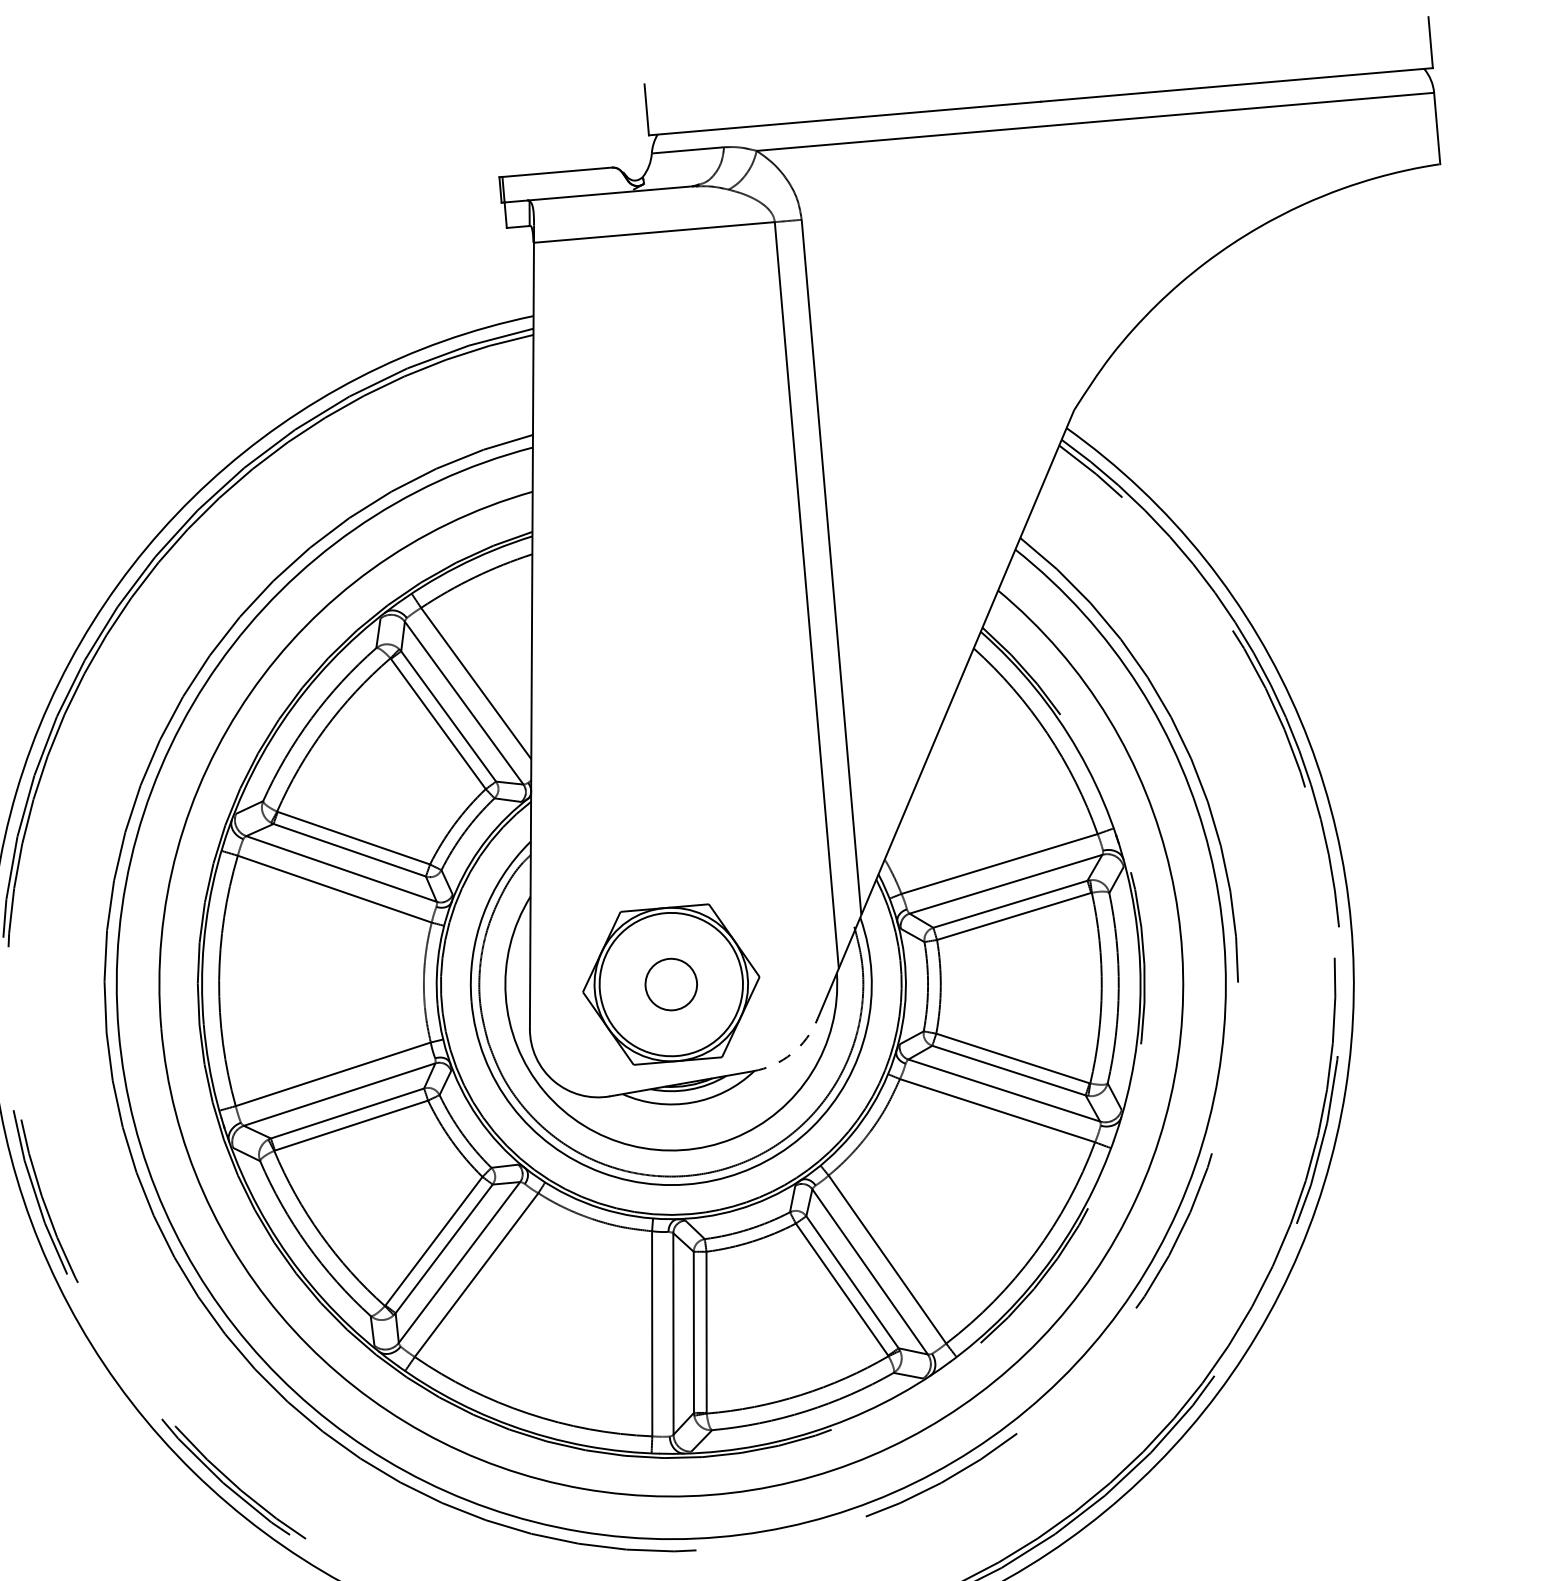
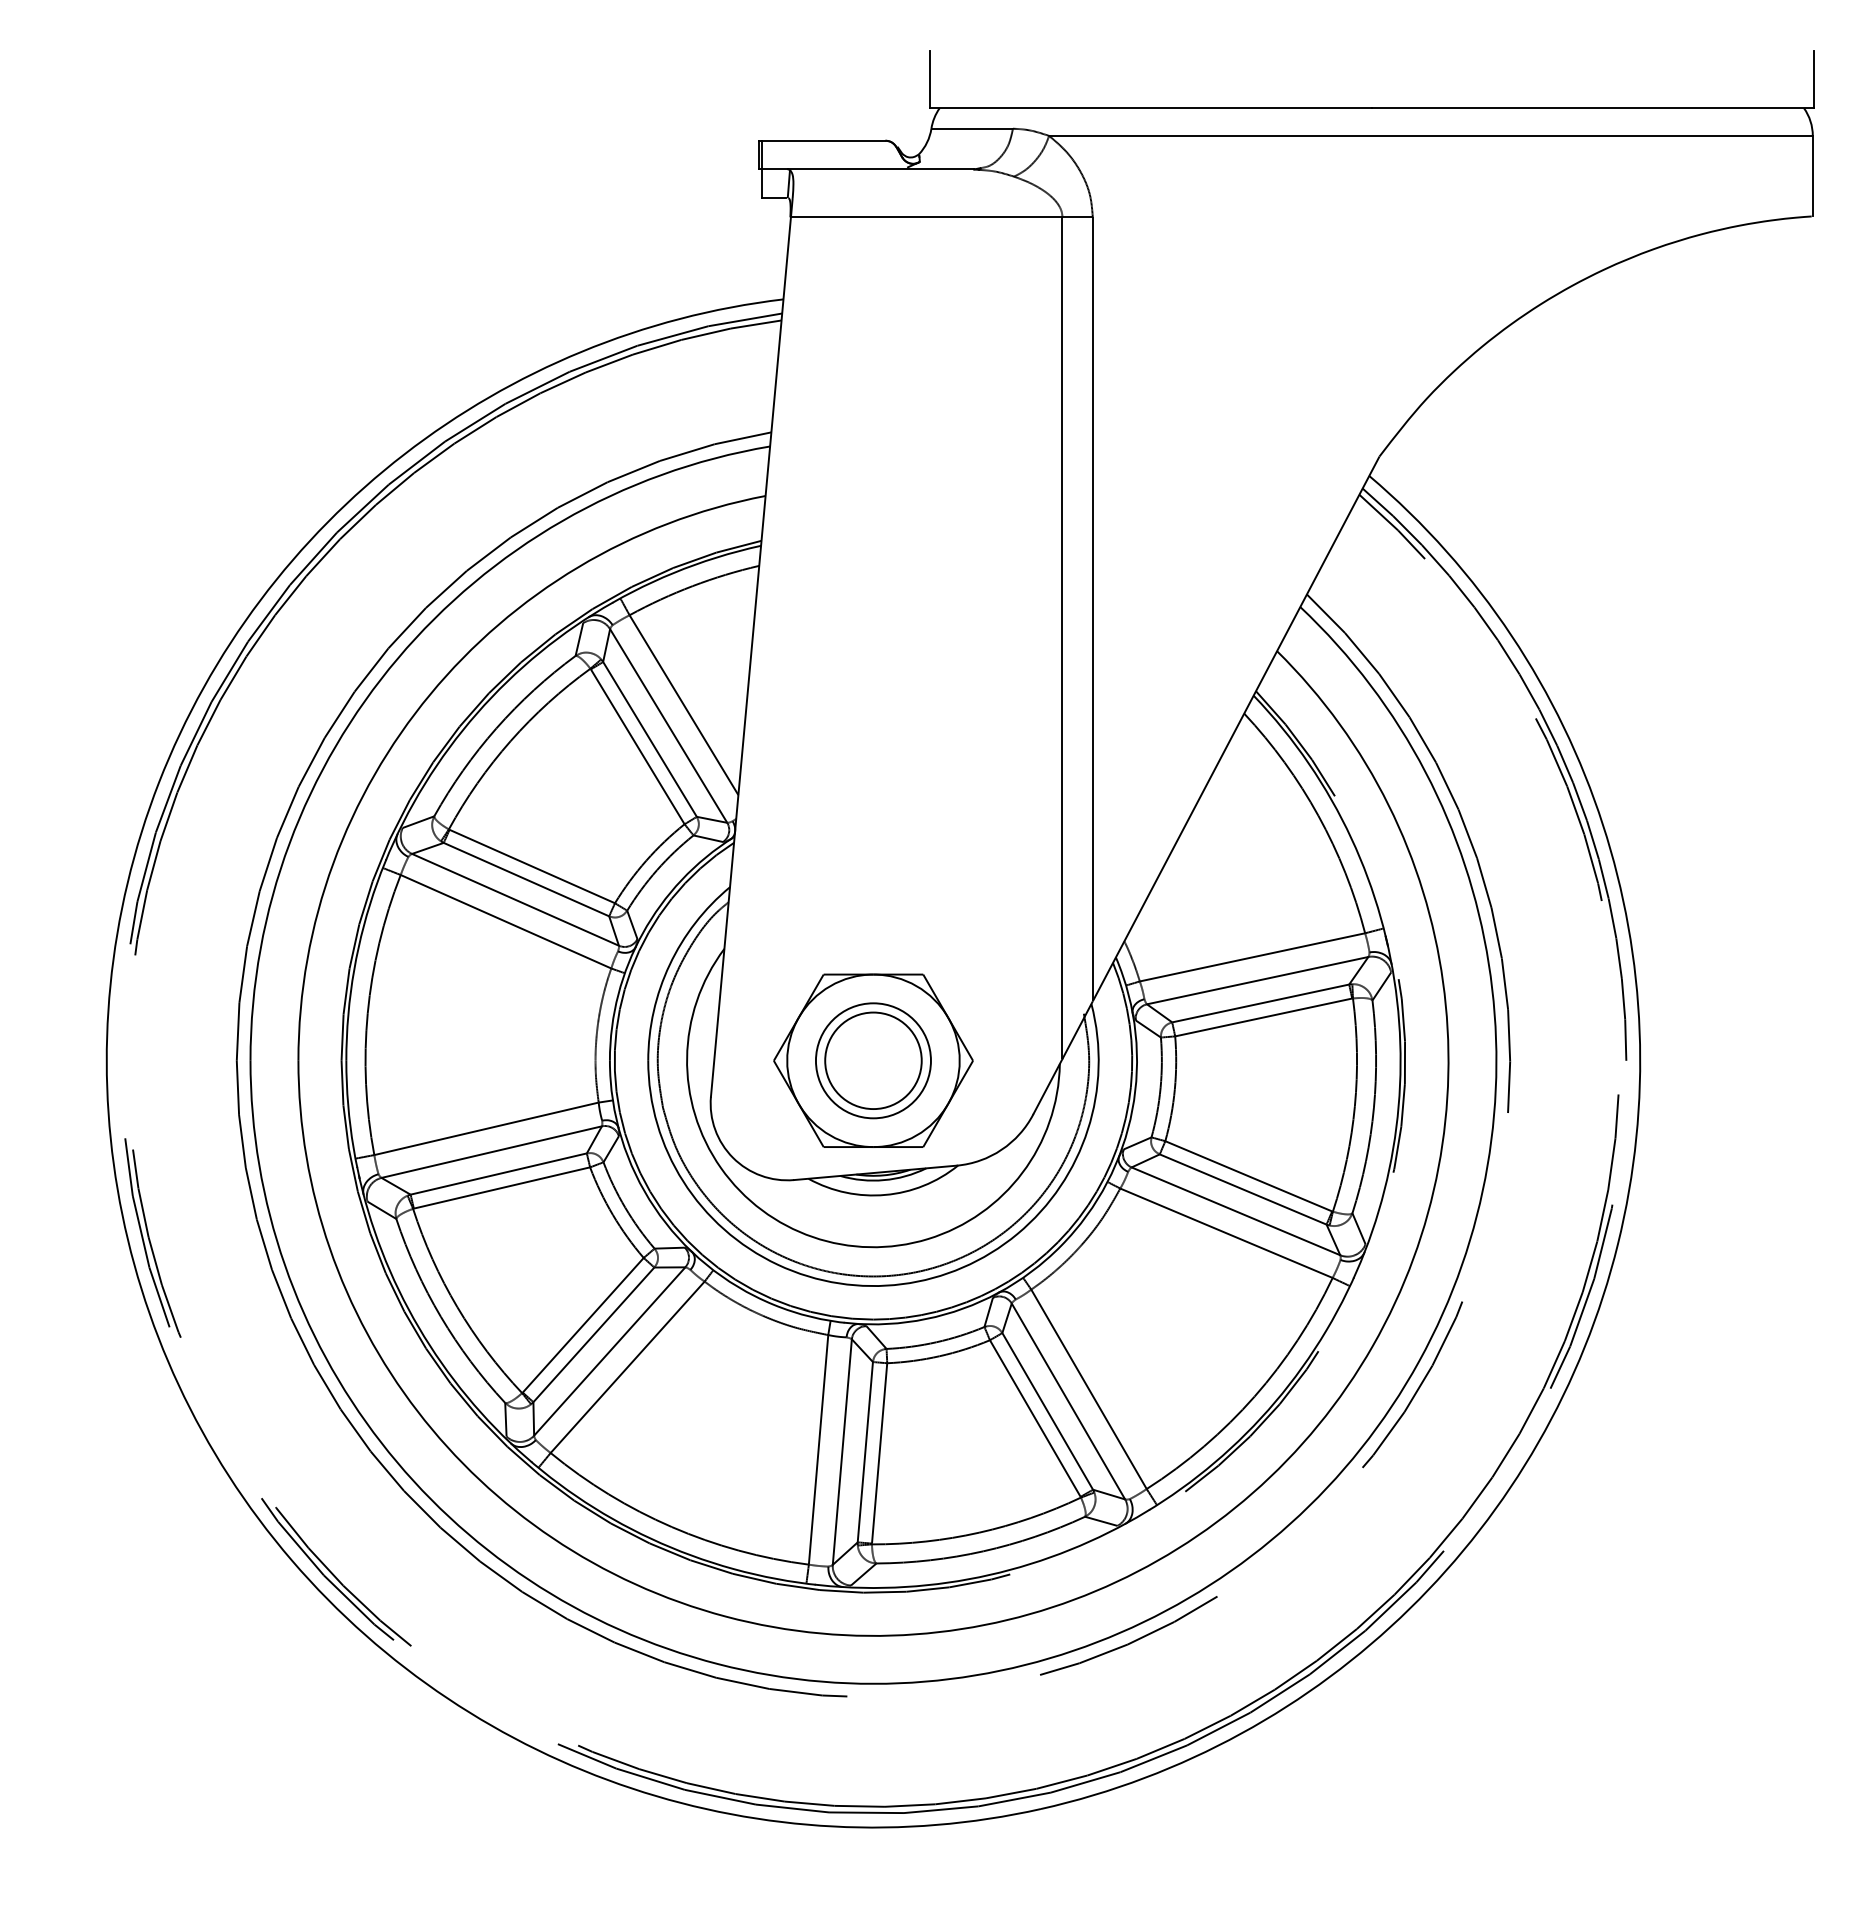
circle: (670, 984) -> (872, 1060), size x0.71
circle: (671, 984) -> (873, 1060), size x1.67
arc: (791, 1053) -> (1001, 1149), dashed -> solid

